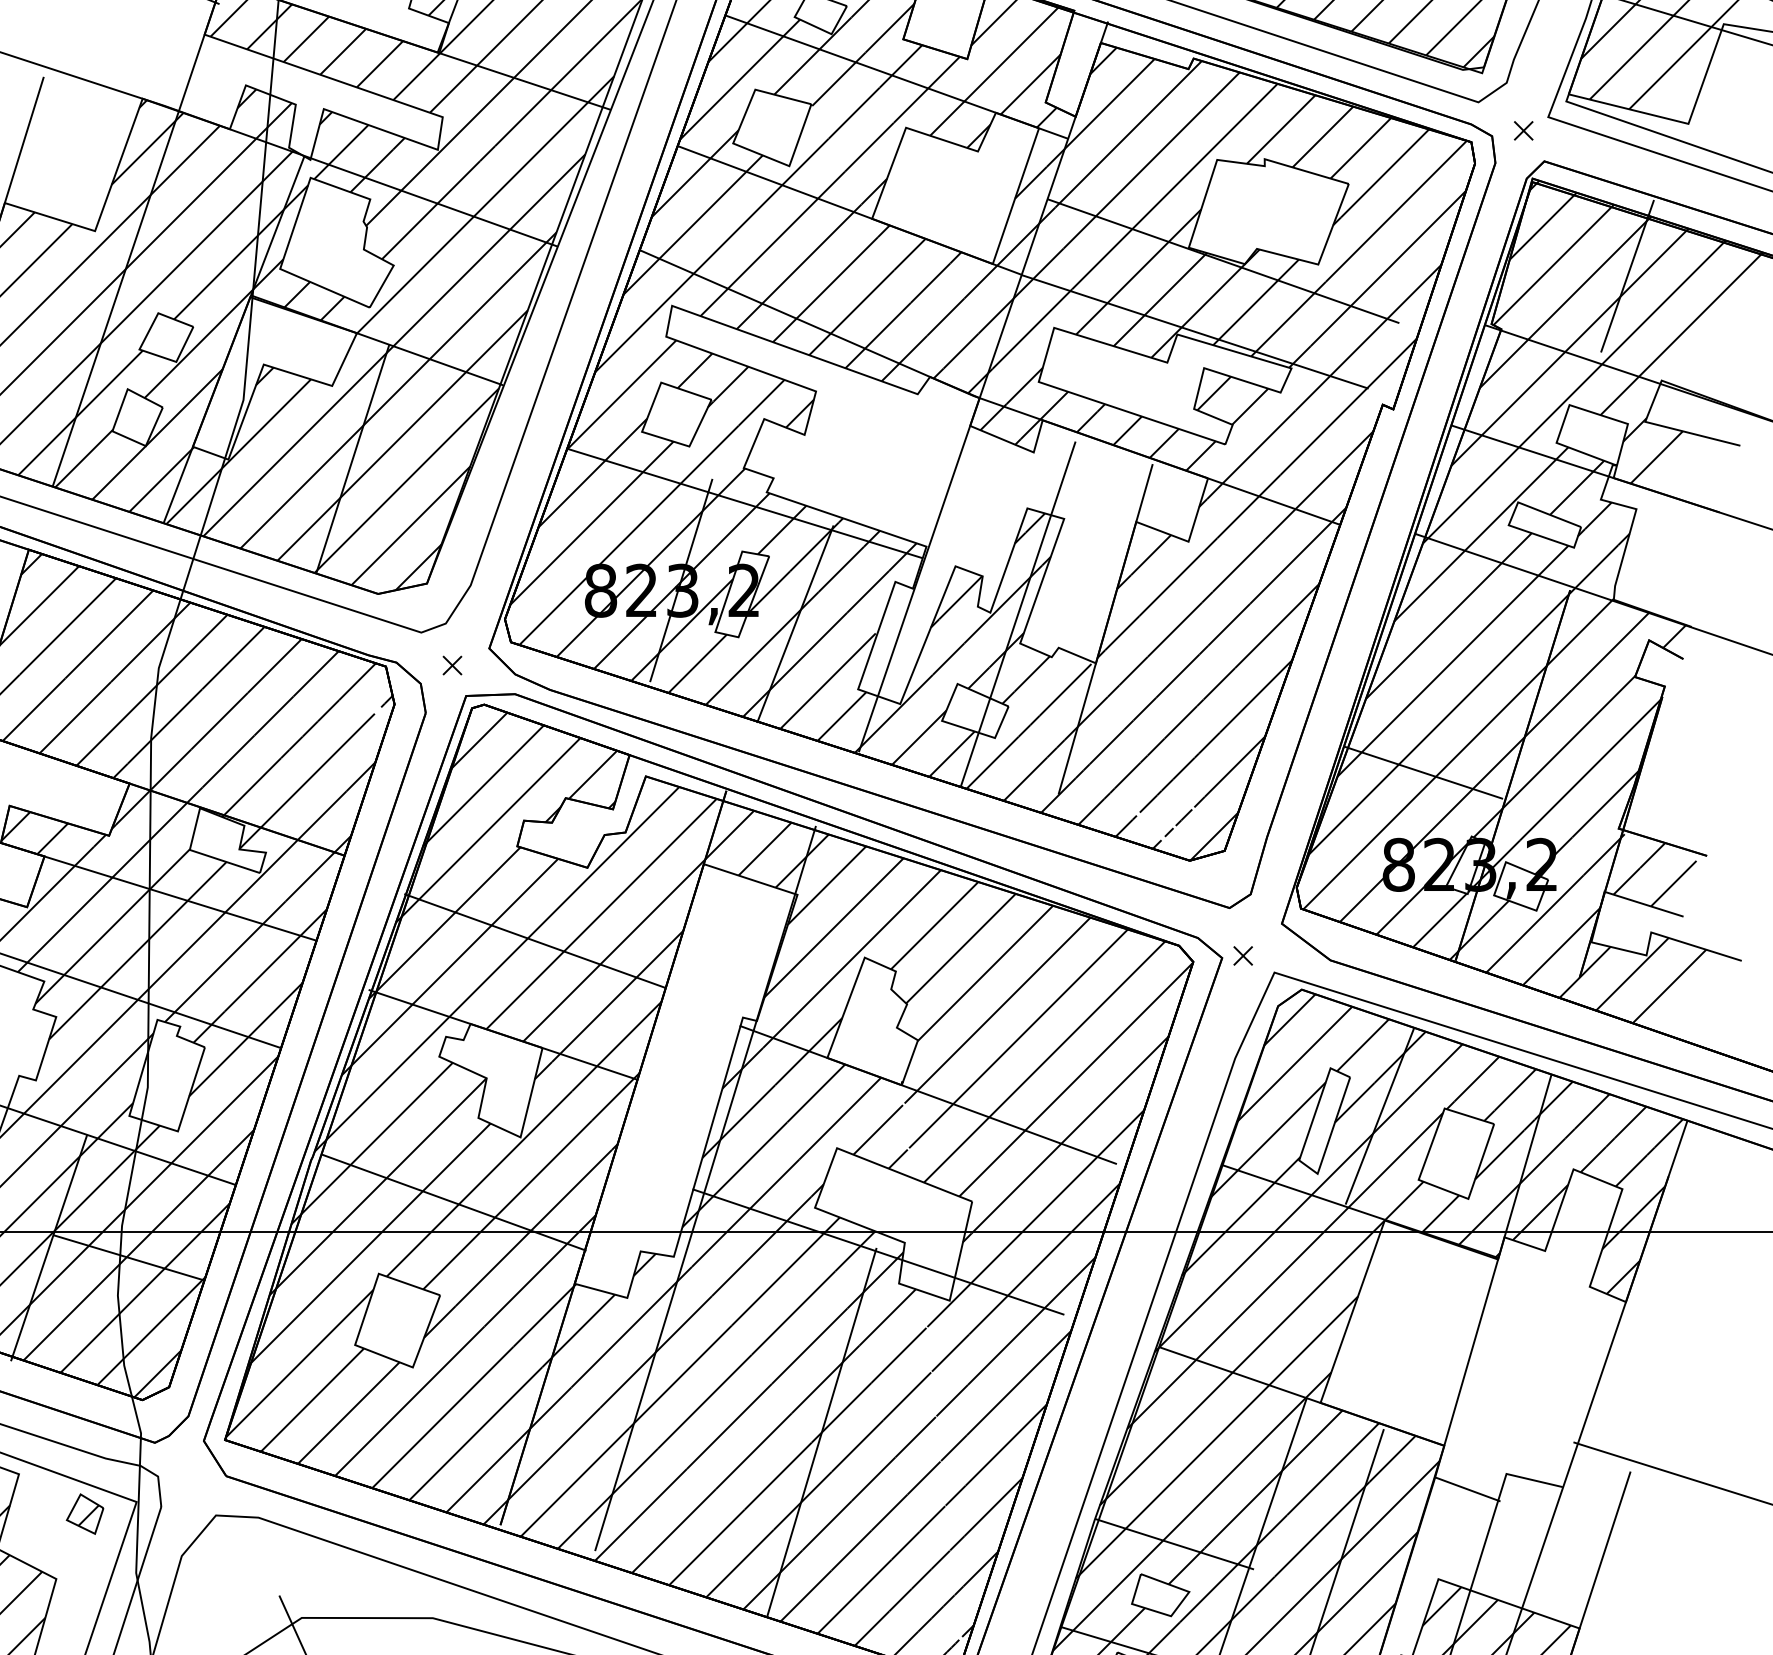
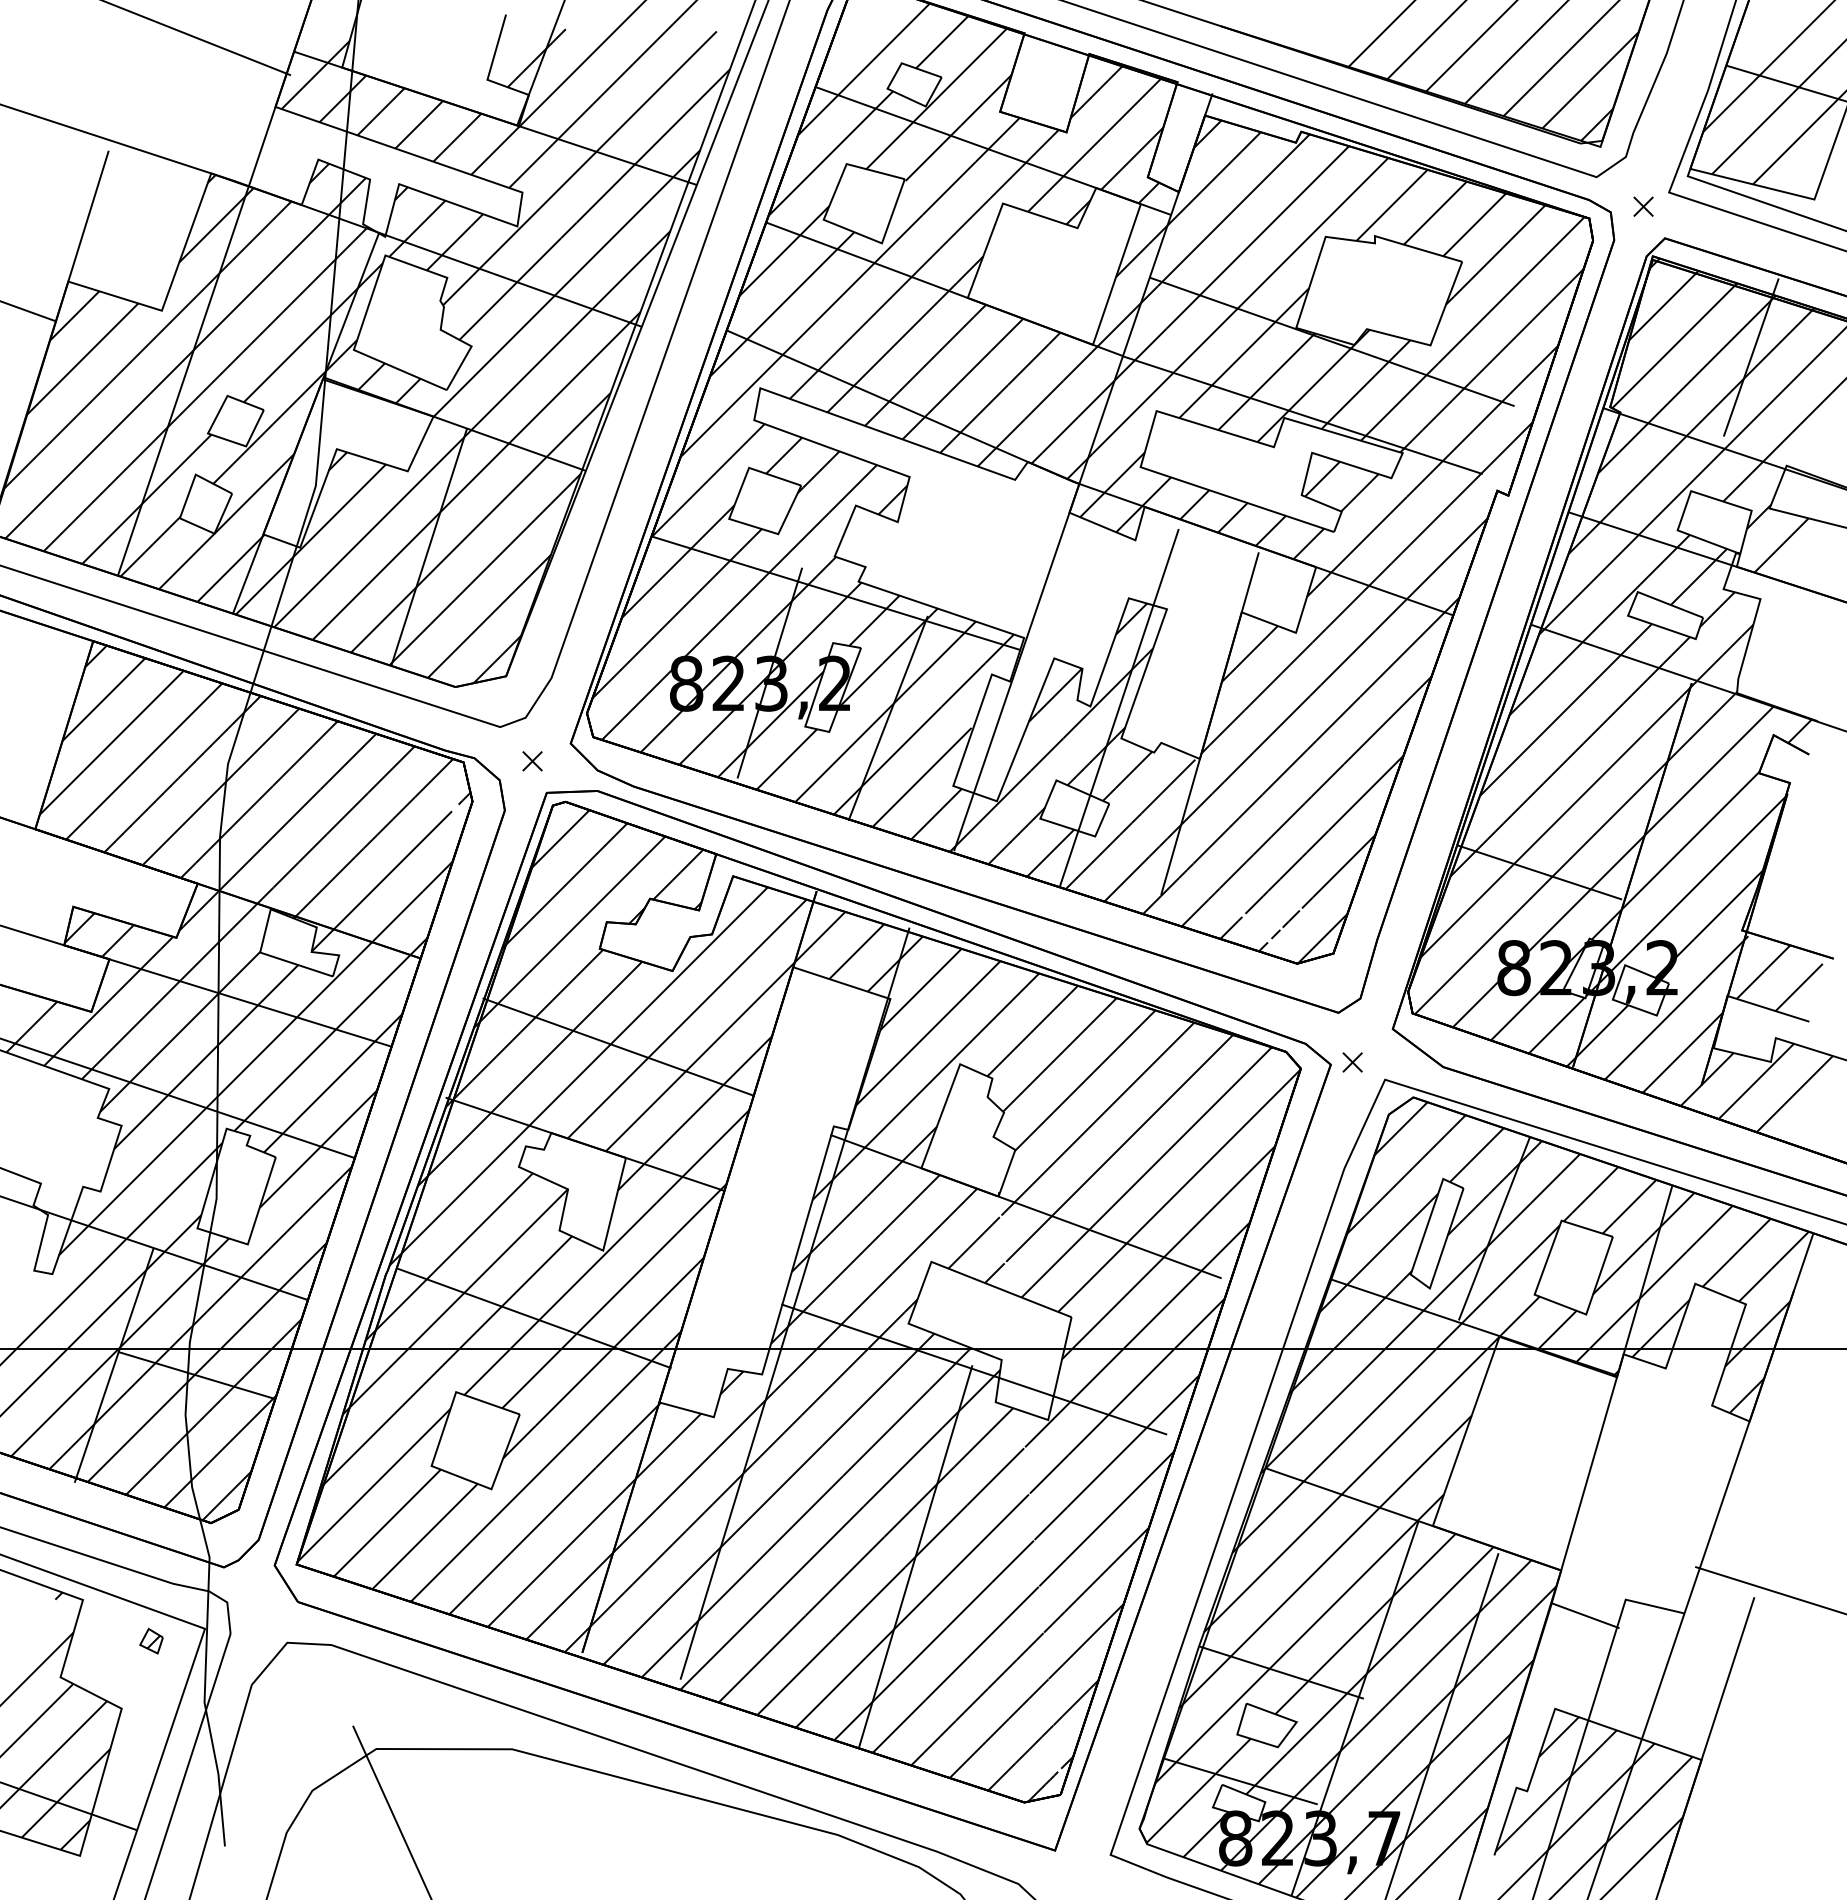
part: (85, 1513) -> (151, 1640), size x0.6

